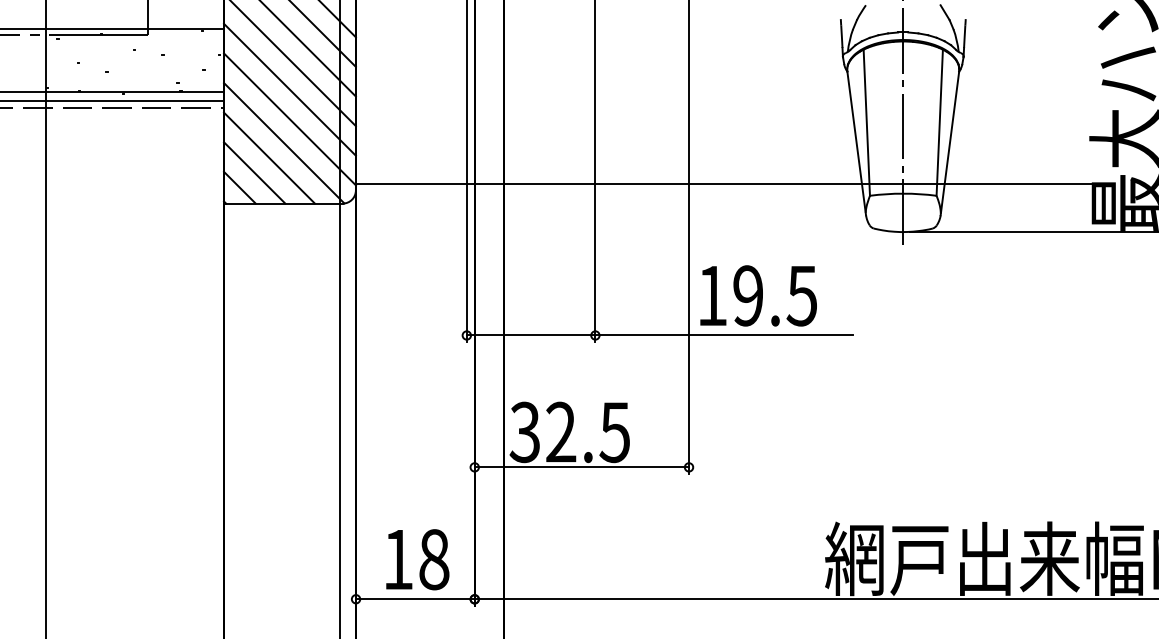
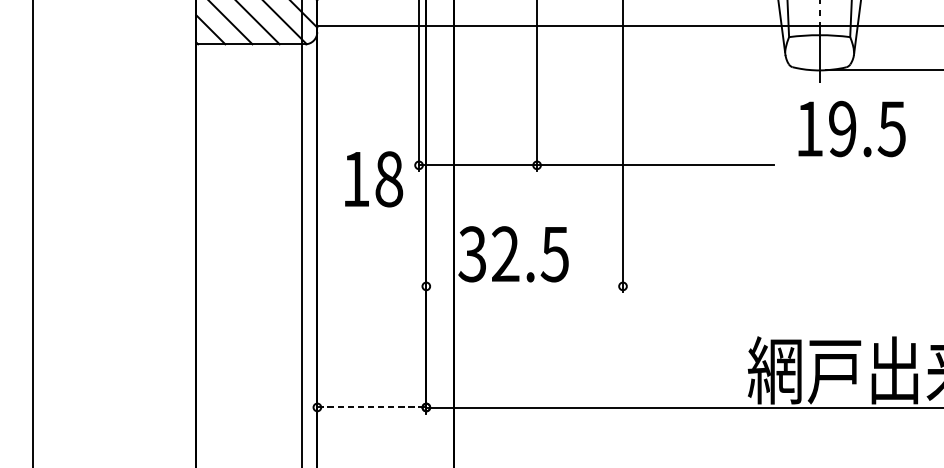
text: (758, 295) -> (851, 128), moved
line: (581, 467) -> (524, 286), removed
text: (417, 559) -> (373, 179), moved
line: (415, 599) -> (371, 407), solid -> dashed

